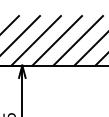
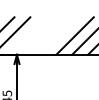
line: (36, 40) -> (27, 35), removed
line: (57, 40) -> (43, 35), removed
line: (77, 40) -> (58, 35), removed

